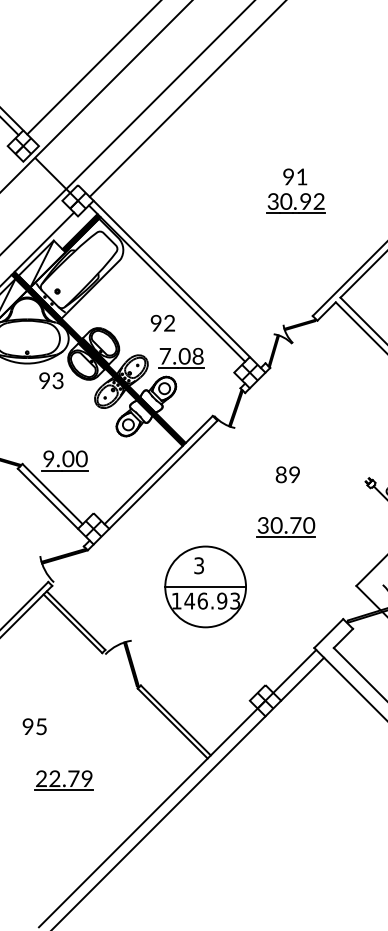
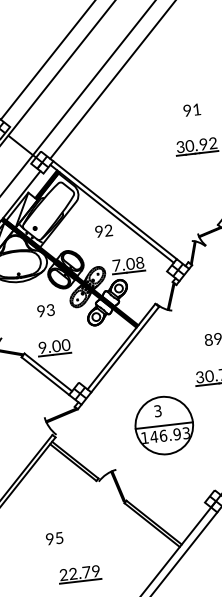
text: (295, 176) -> (192, 109), moved
text: (162, 322) -> (103, 230), moved
text: (51, 380) -> (46, 310), moved

